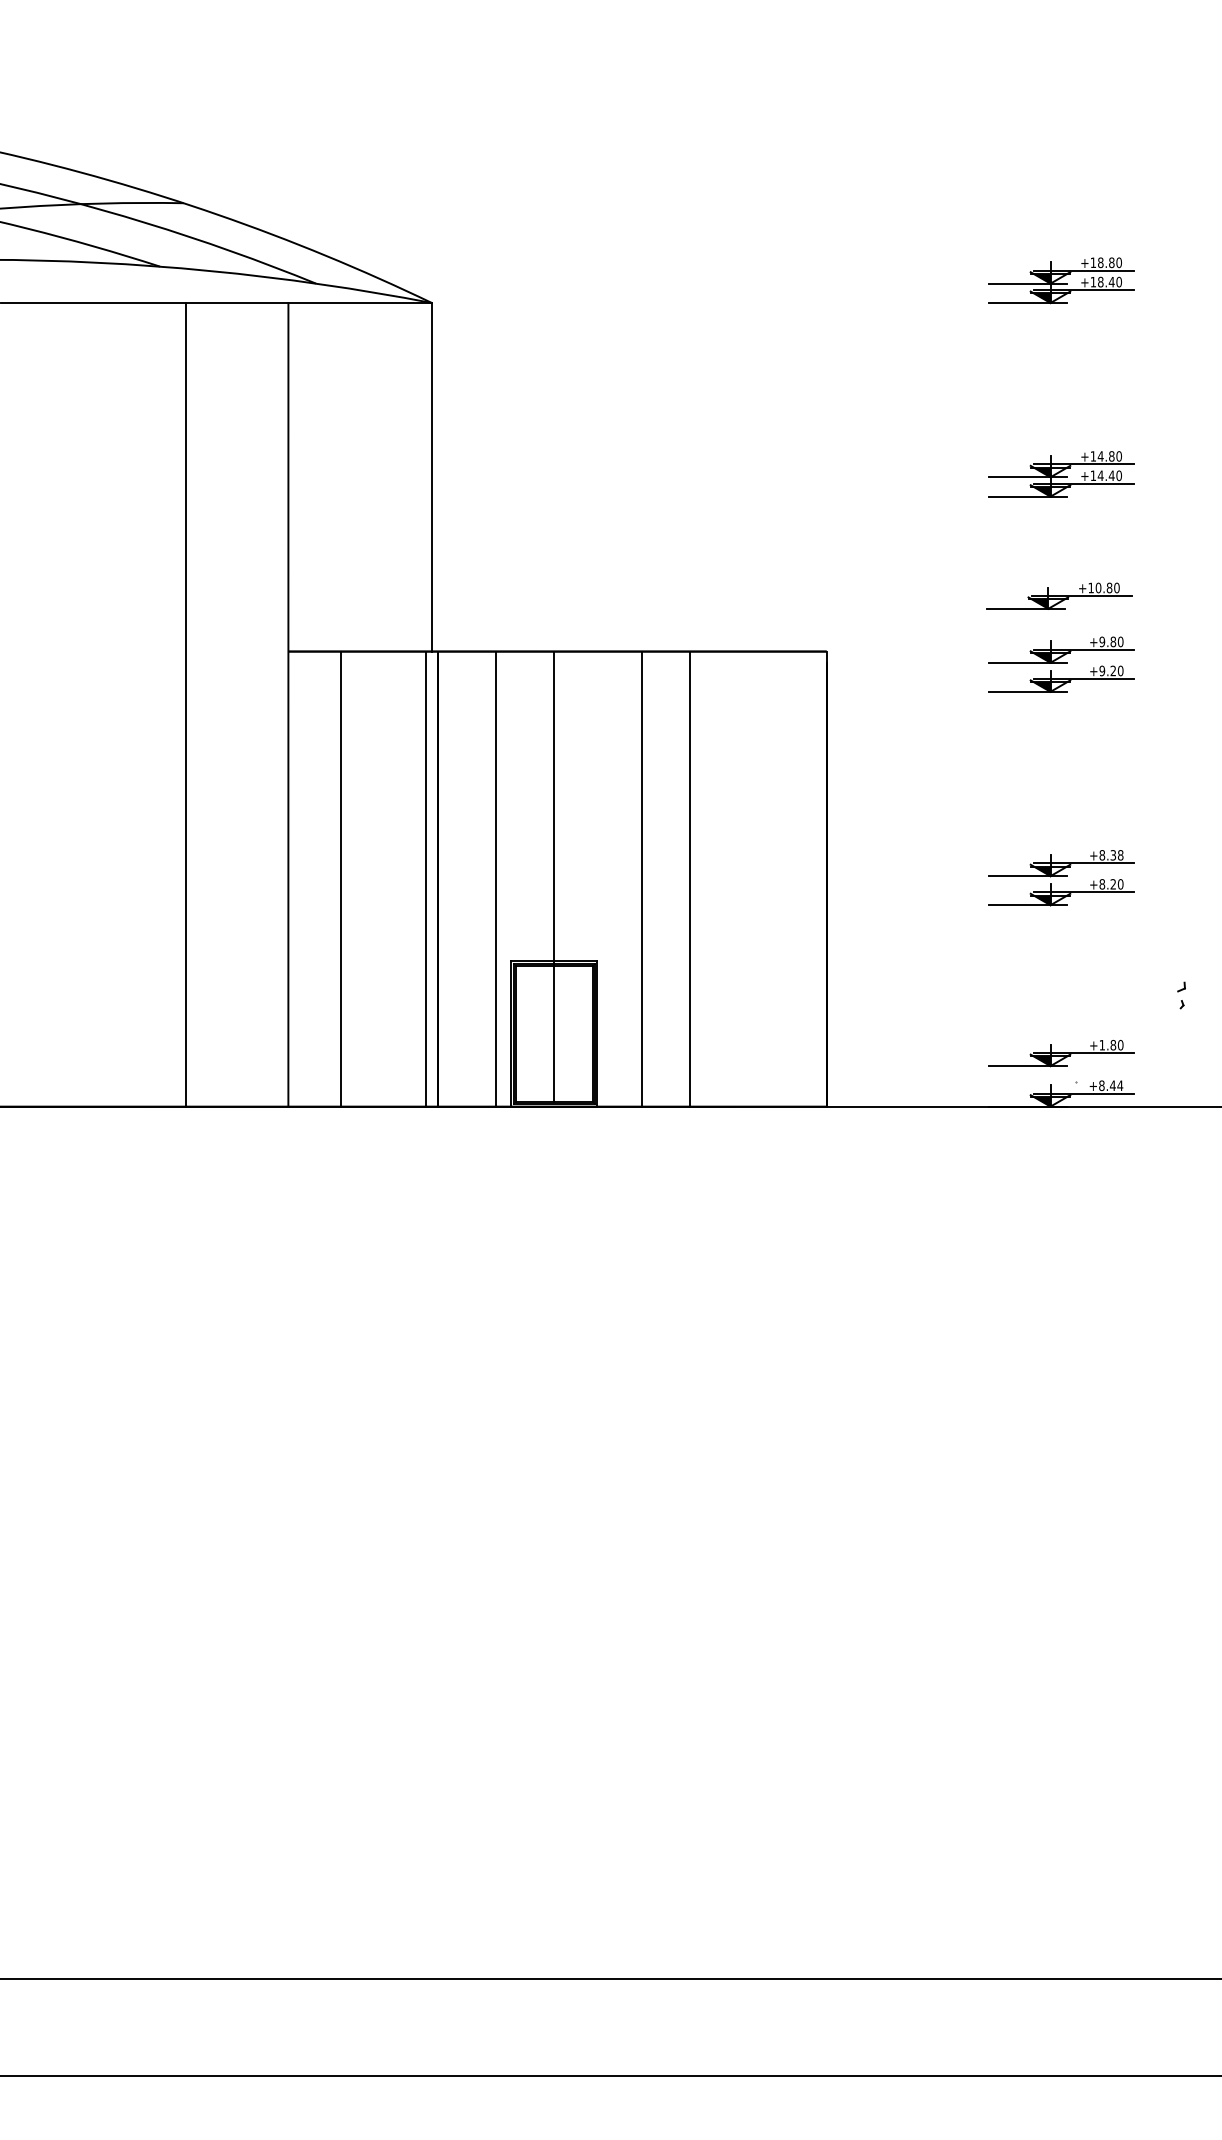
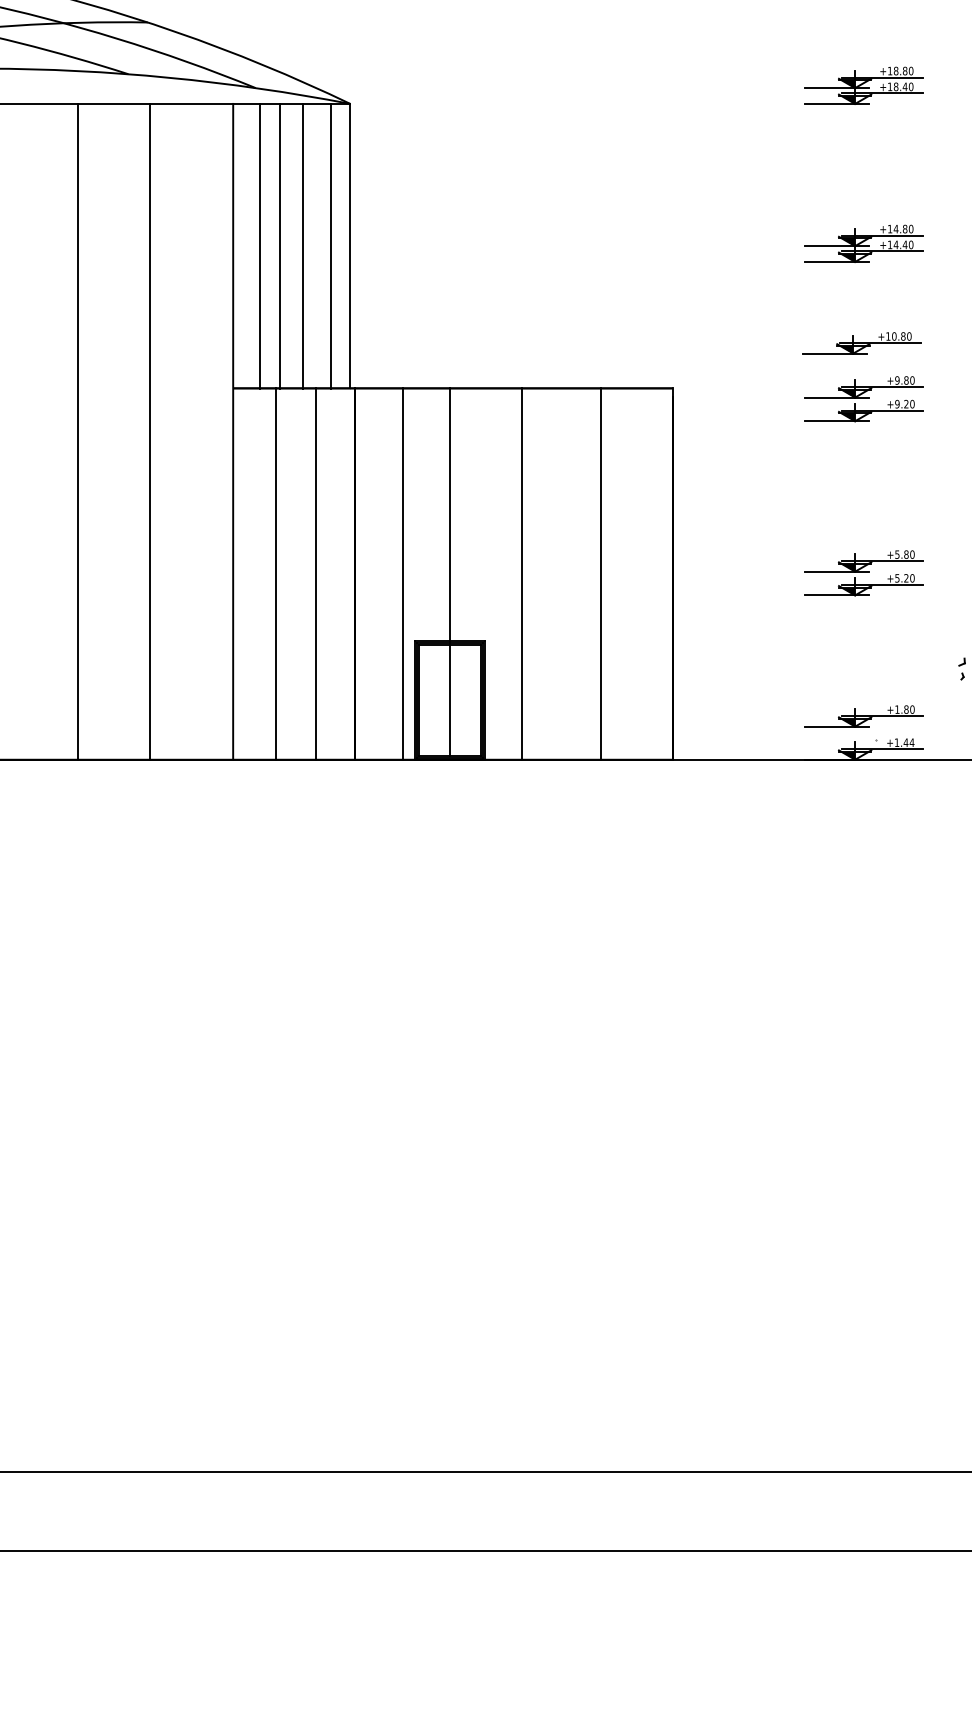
line: (320, 477) -> (259, 246), added
line: (345, 477) -> (279, 246), added
line: (374, 477) -> (303, 246), added
line: (408, 477) -> (331, 246), added
line: (98, 704) -> (78, 431), added
text: (1111, 855) -> (904, 554), +8.38 -> +5.80
line: (426, 878) -> (315, 573), moved
line: (689, 878) -> (600, 573), moved
text: (1102, 884) -> (897, 578), +8.20 -> +5.20
text: (1101, 1085) -> (896, 742), +8.44 -> +1.44

